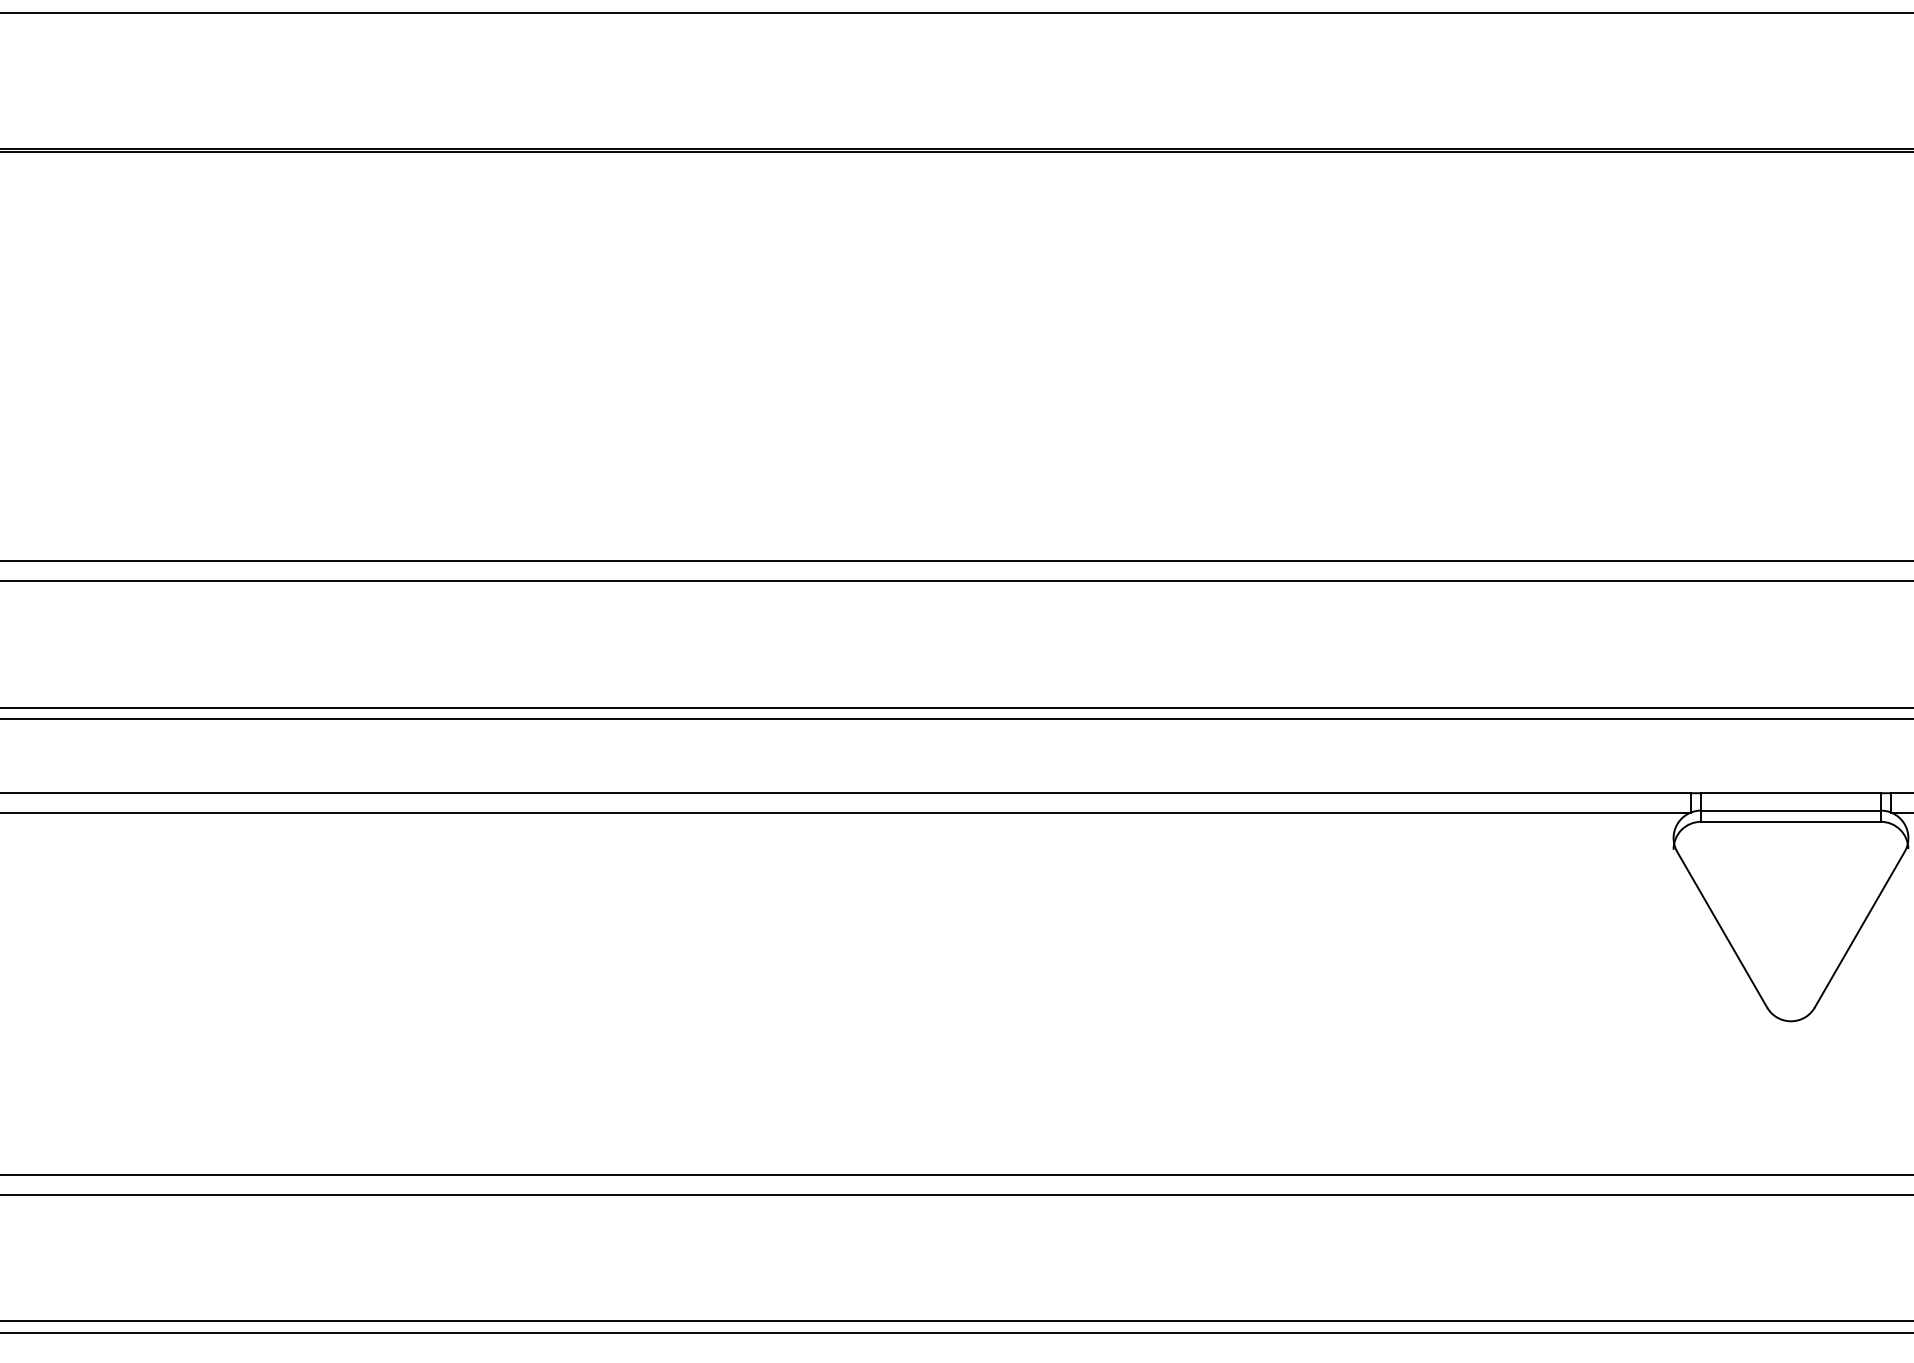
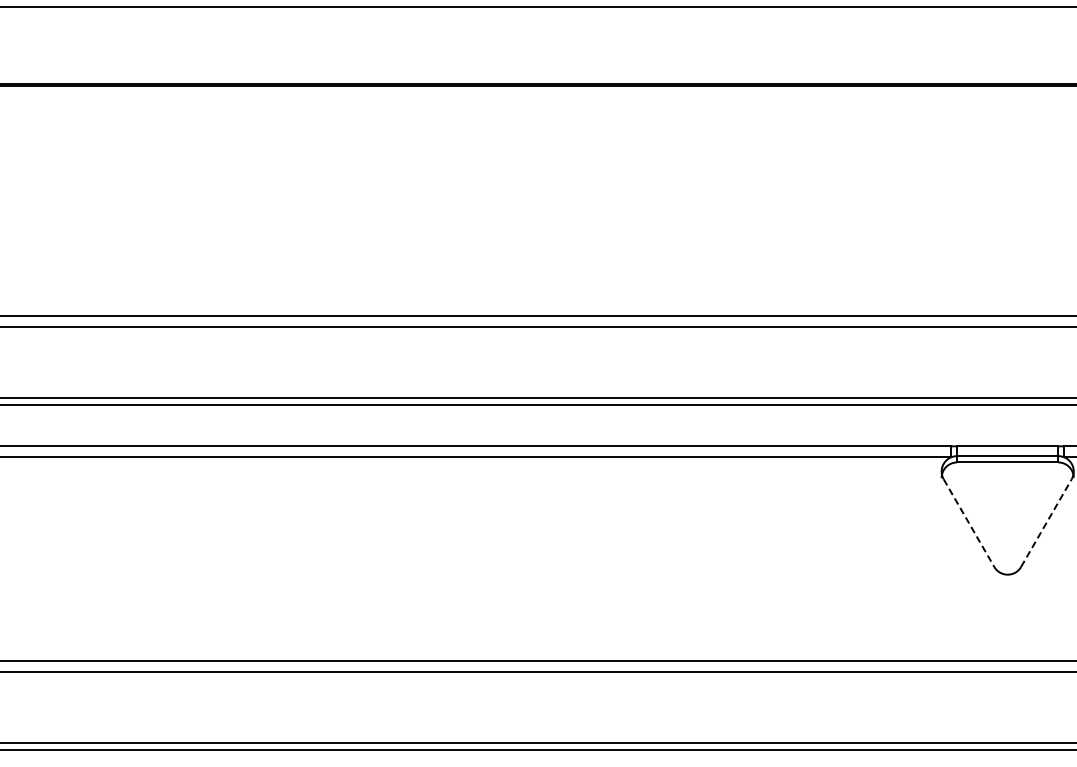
line: (1723, 930) -> (969, 523), solid -> dashed
line: (1859, 930) -> (1046, 523), solid -> dashed

